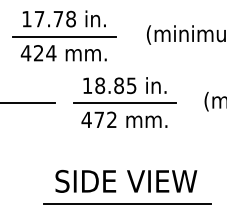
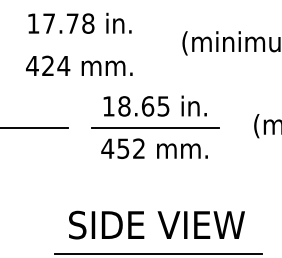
line: (64, 36) -> (80, 45), removed
text: (119, 85) -> (148, 106), 18.85 -> 18.65
text: (98, 119) -> (122, 148), 472 -> 452

